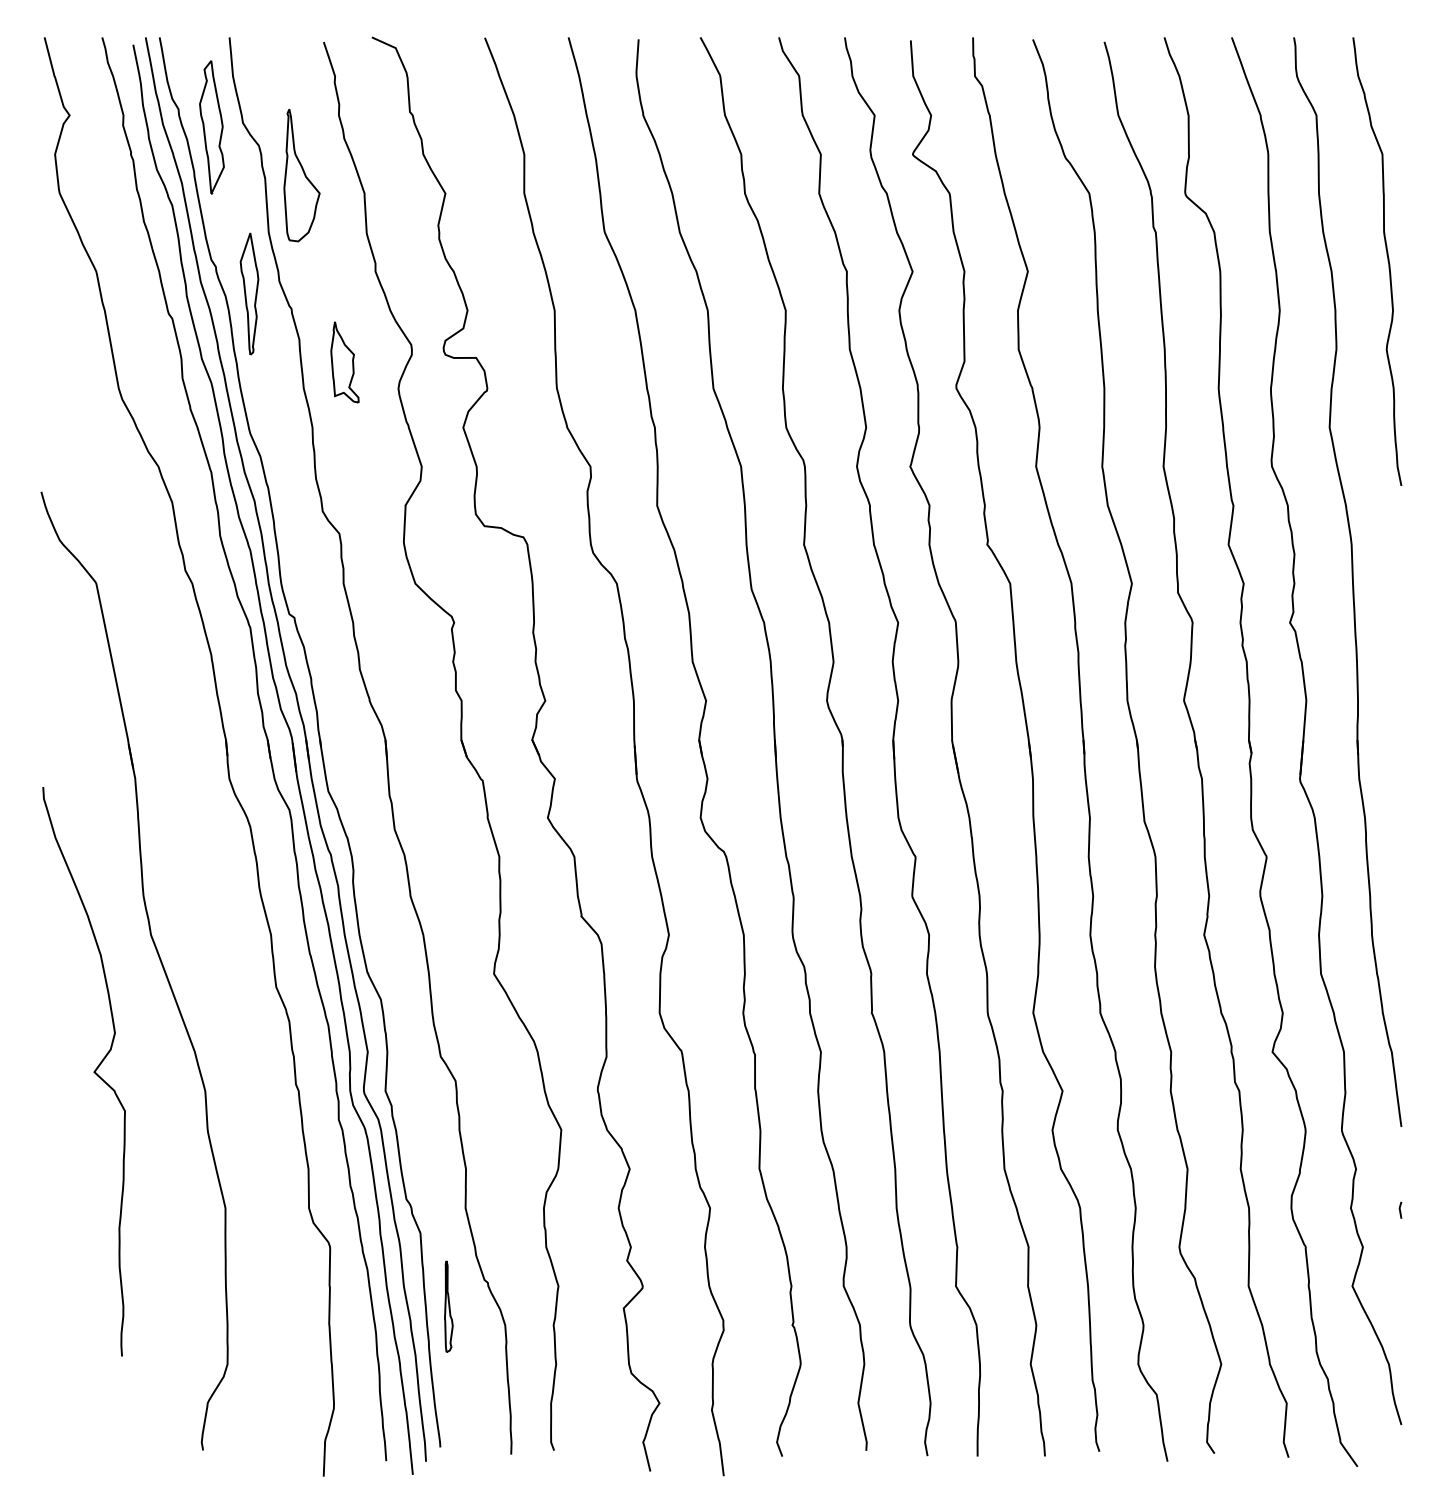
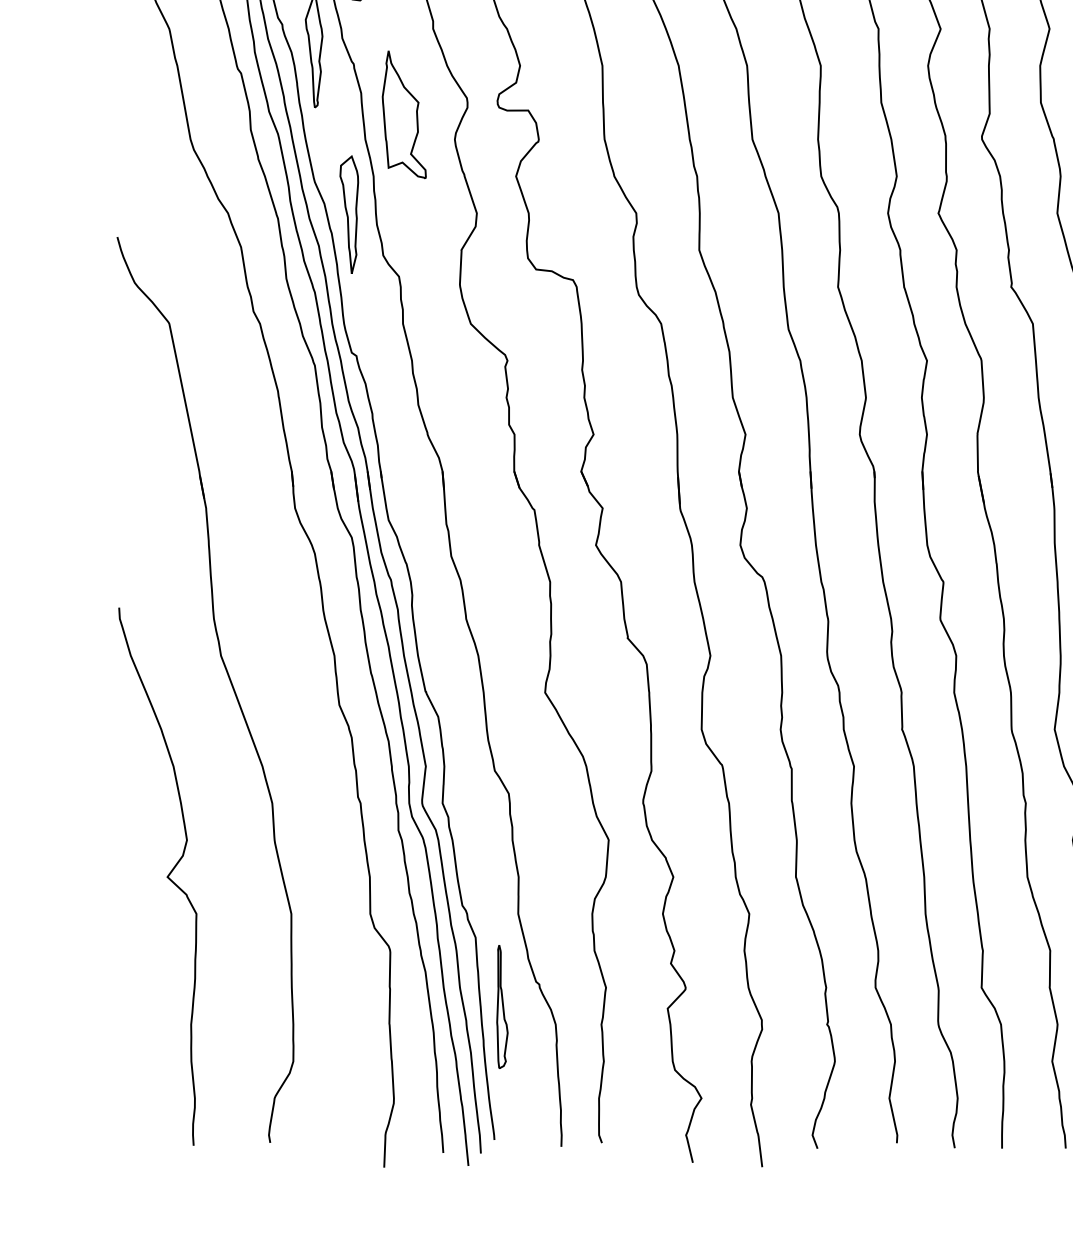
part: (344, 362) -> (403, 114), size x1.67
part: (286, 467) -> (349, 214), added
curve: (93, 1071) -> (166, 876), moved
part: (448, 1306) -> (502, 1006), size x1.43

